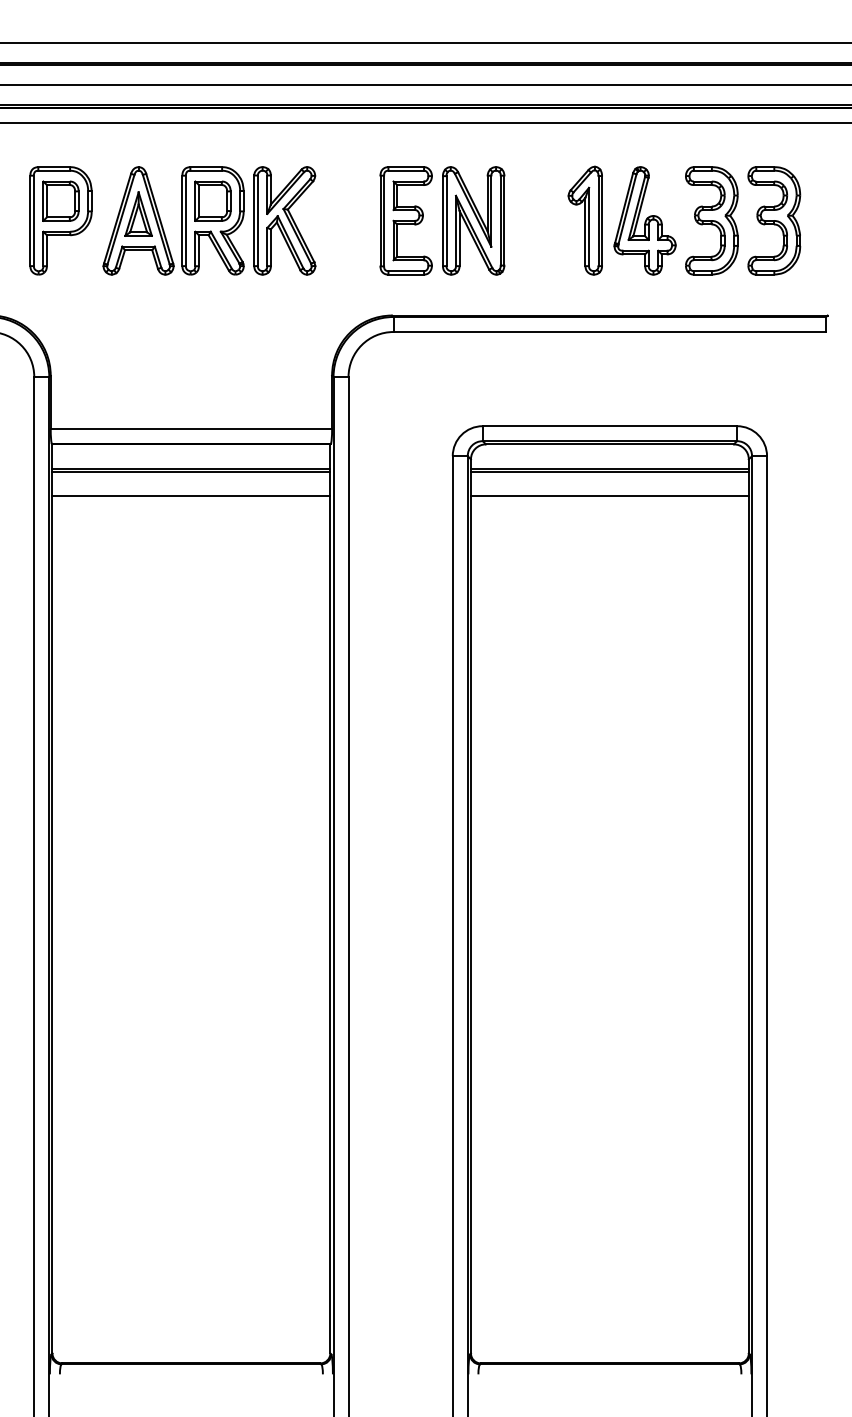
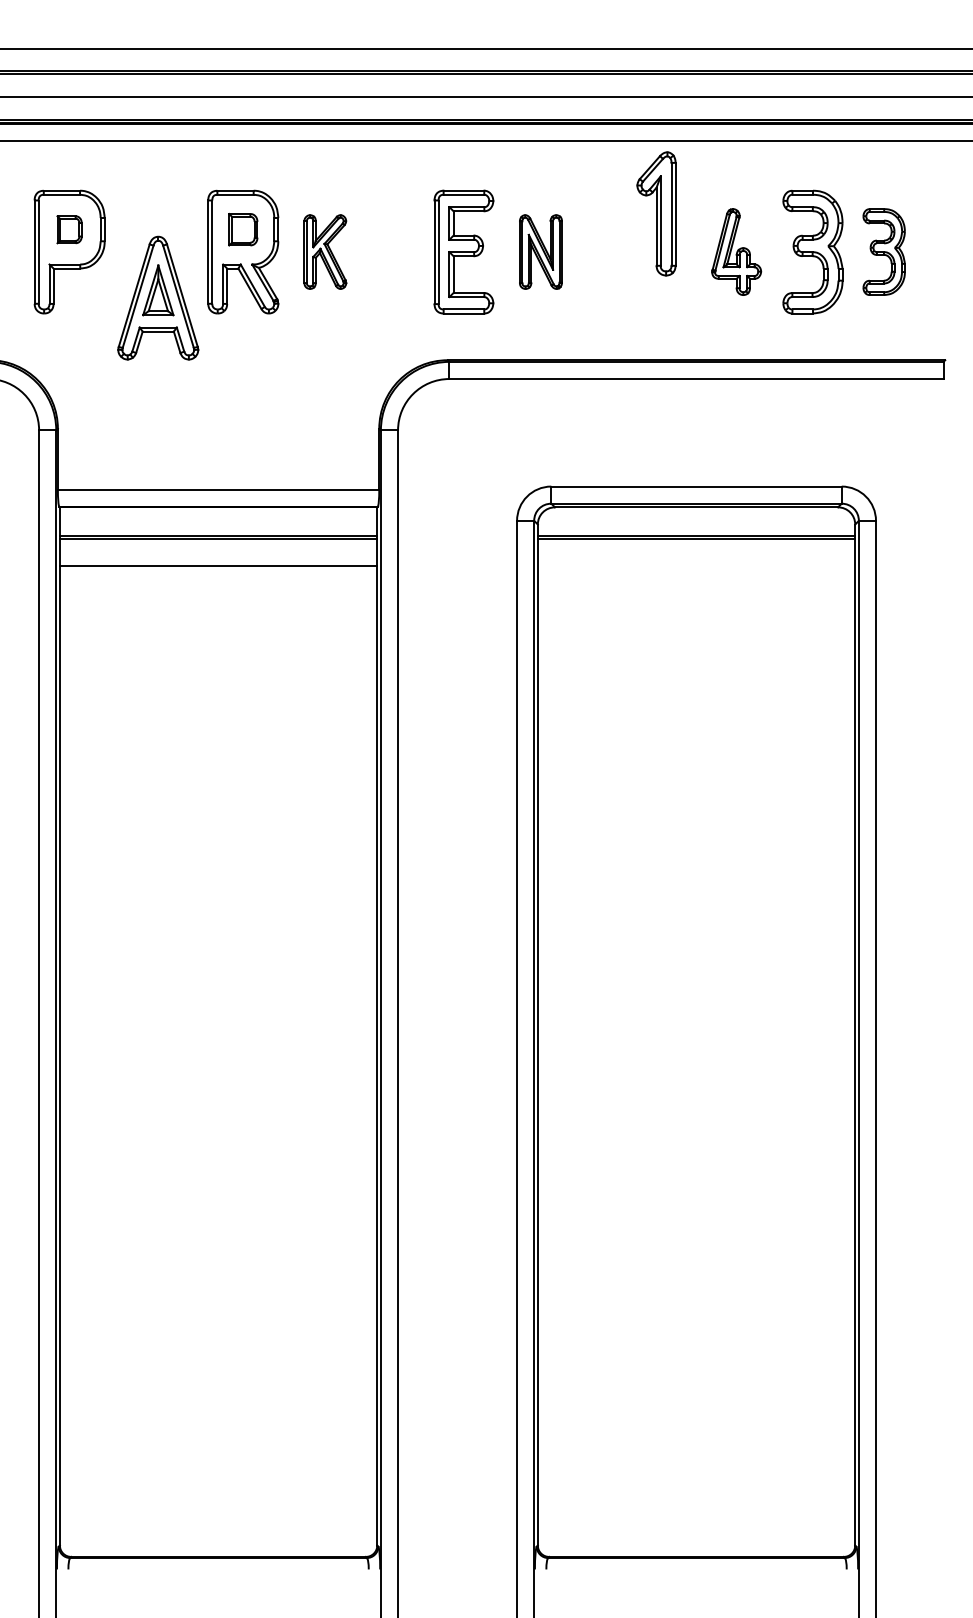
part: (60, 201) -> (69, 229), size x0.6
part: (213, 201) -> (243, 229), size x0.7
part: (138, 220) -> (158, 297), moved
part: (285, 220) -> (325, 251), size x0.6
part: (473, 220) -> (540, 251), size x0.6
part: (585, 220) -> (656, 213), moved
part: (644, 220) -> (736, 251), size x0.7
part: (773, 220) -> (883, 251), size x0.7
line: (609, 496) -> (696, 566), removed

